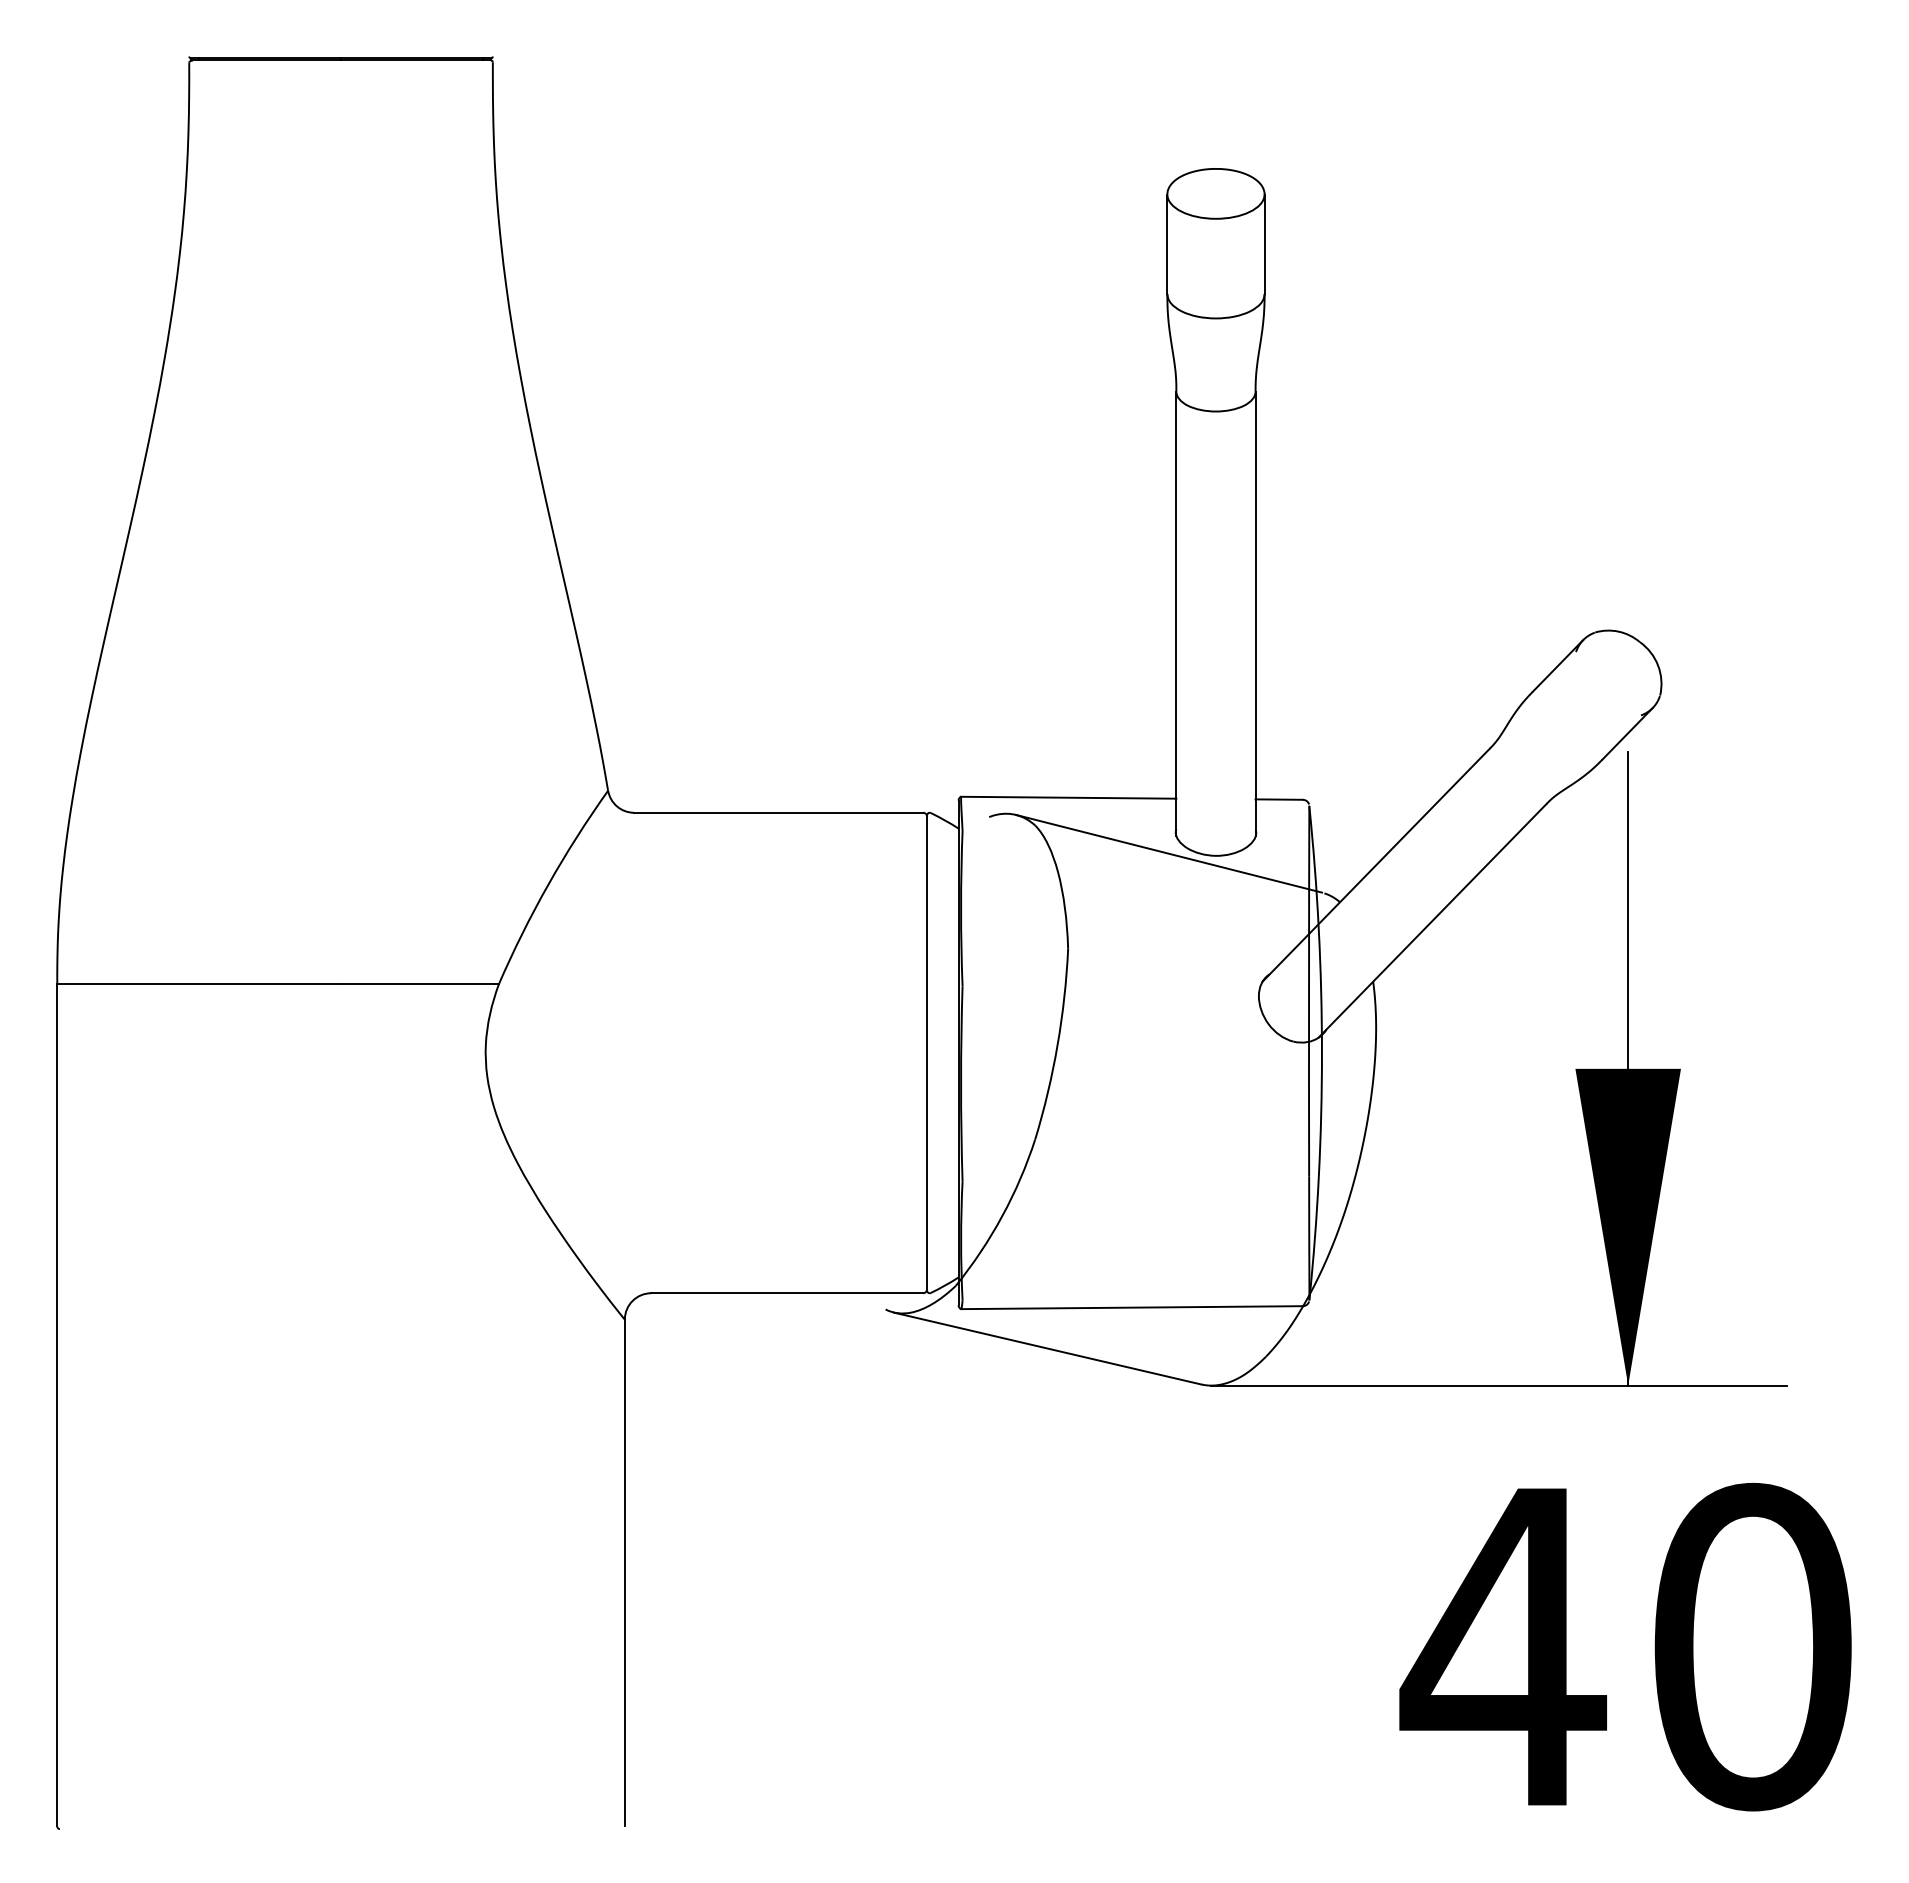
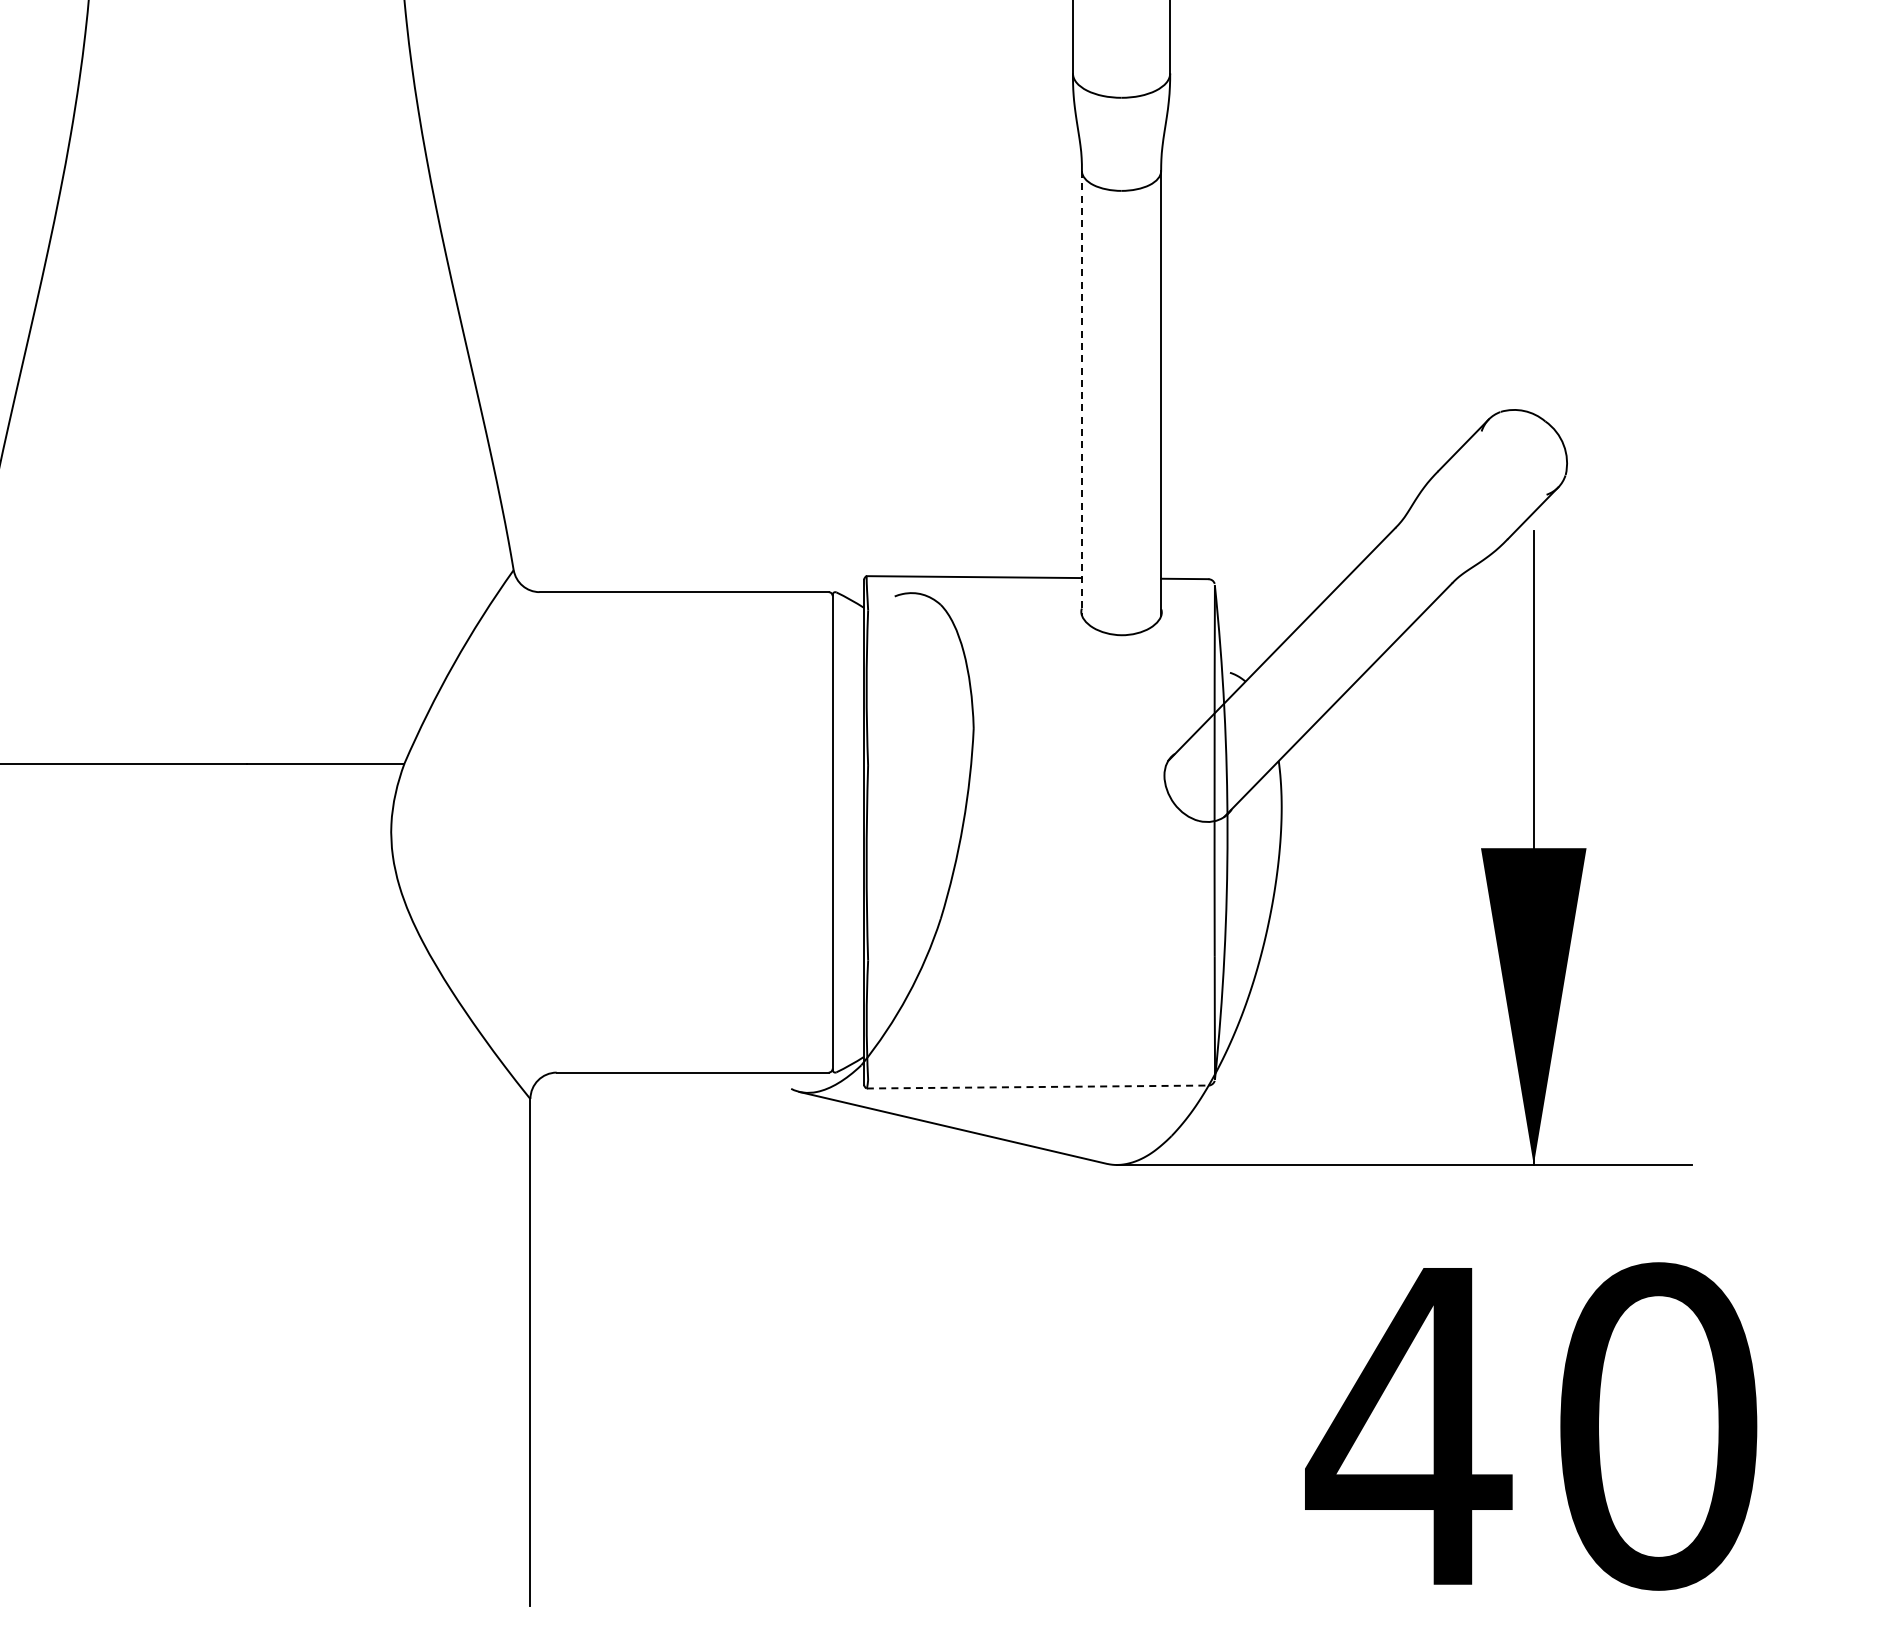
line: (1176, 614) -> (1082, 393), solid -> dashed
line: (1169, 853) -> (1075, 632), removed
line: (1132, 1307) -> (1038, 1086), solid -> dashed

